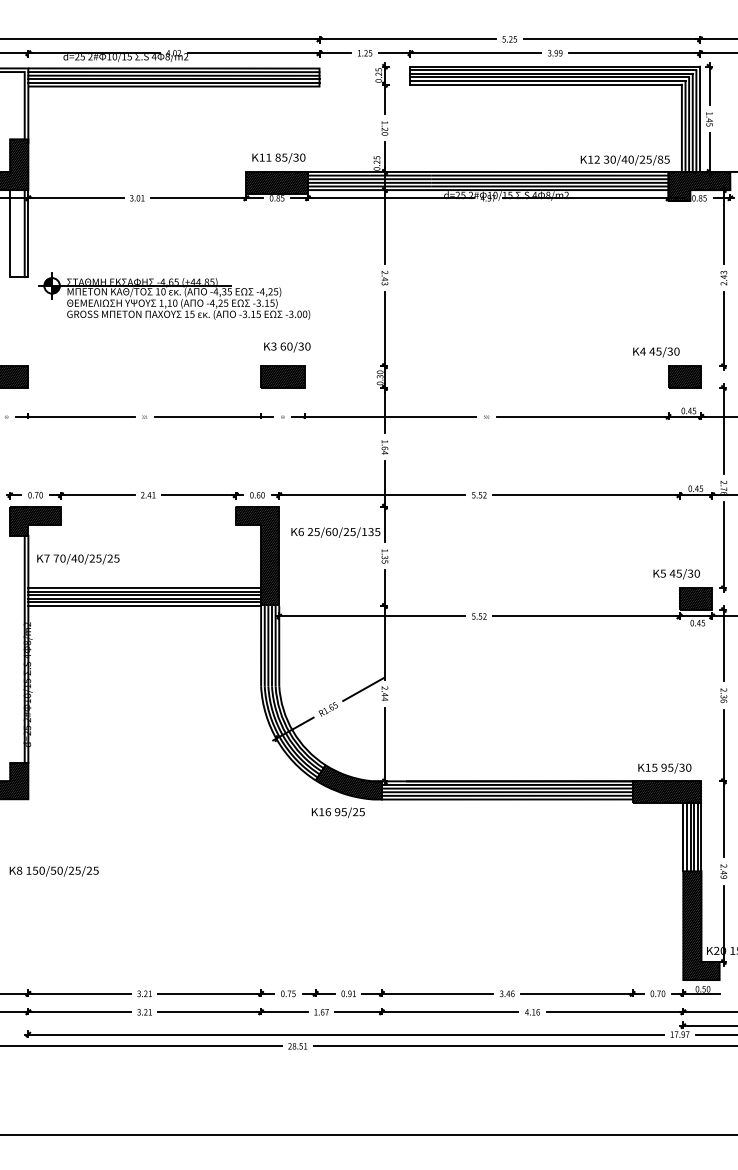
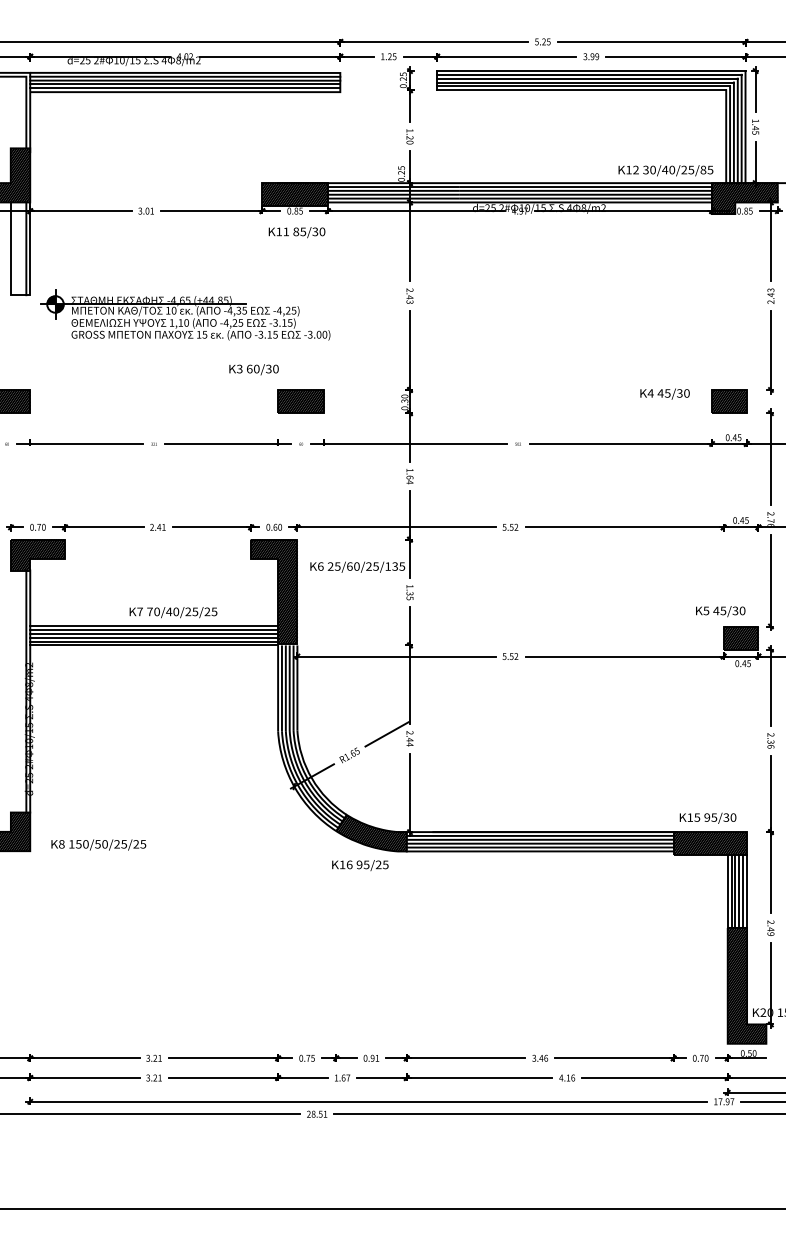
text: (278, 158) -> (296, 232), moved
text: (286, 346) -> (253, 369), moved
text: (655, 351) -> (664, 393), moved
text: (78, 559) -> (173, 612), moved
text: (53, 870) -> (98, 844), moved

